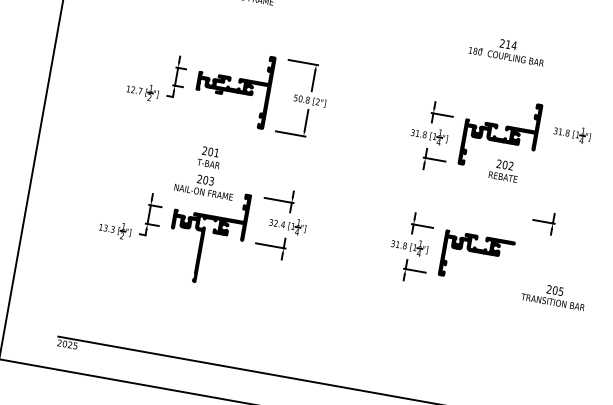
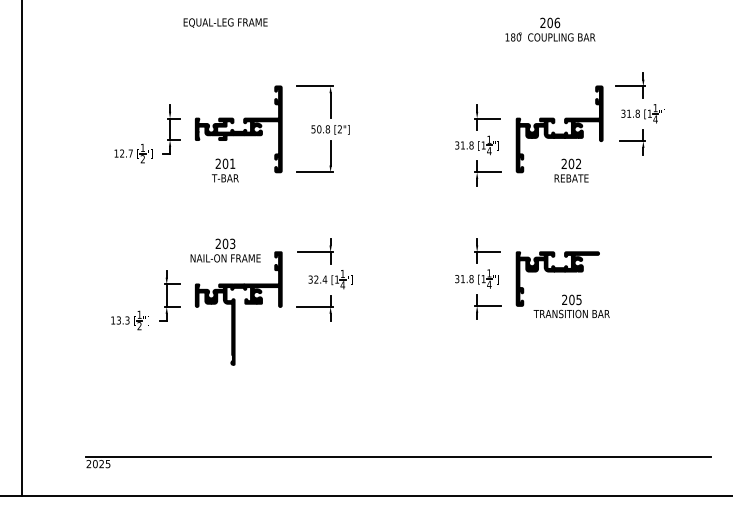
text: (511, 44) -> (553, 22), 214 -> 206
part: (565, 108) -> (630, 85), added
text: (209, 157) -> (225, 170), moved
part: (543, 222) -> (632, 142), moved
text: (553, 295) -> (571, 306), moved

